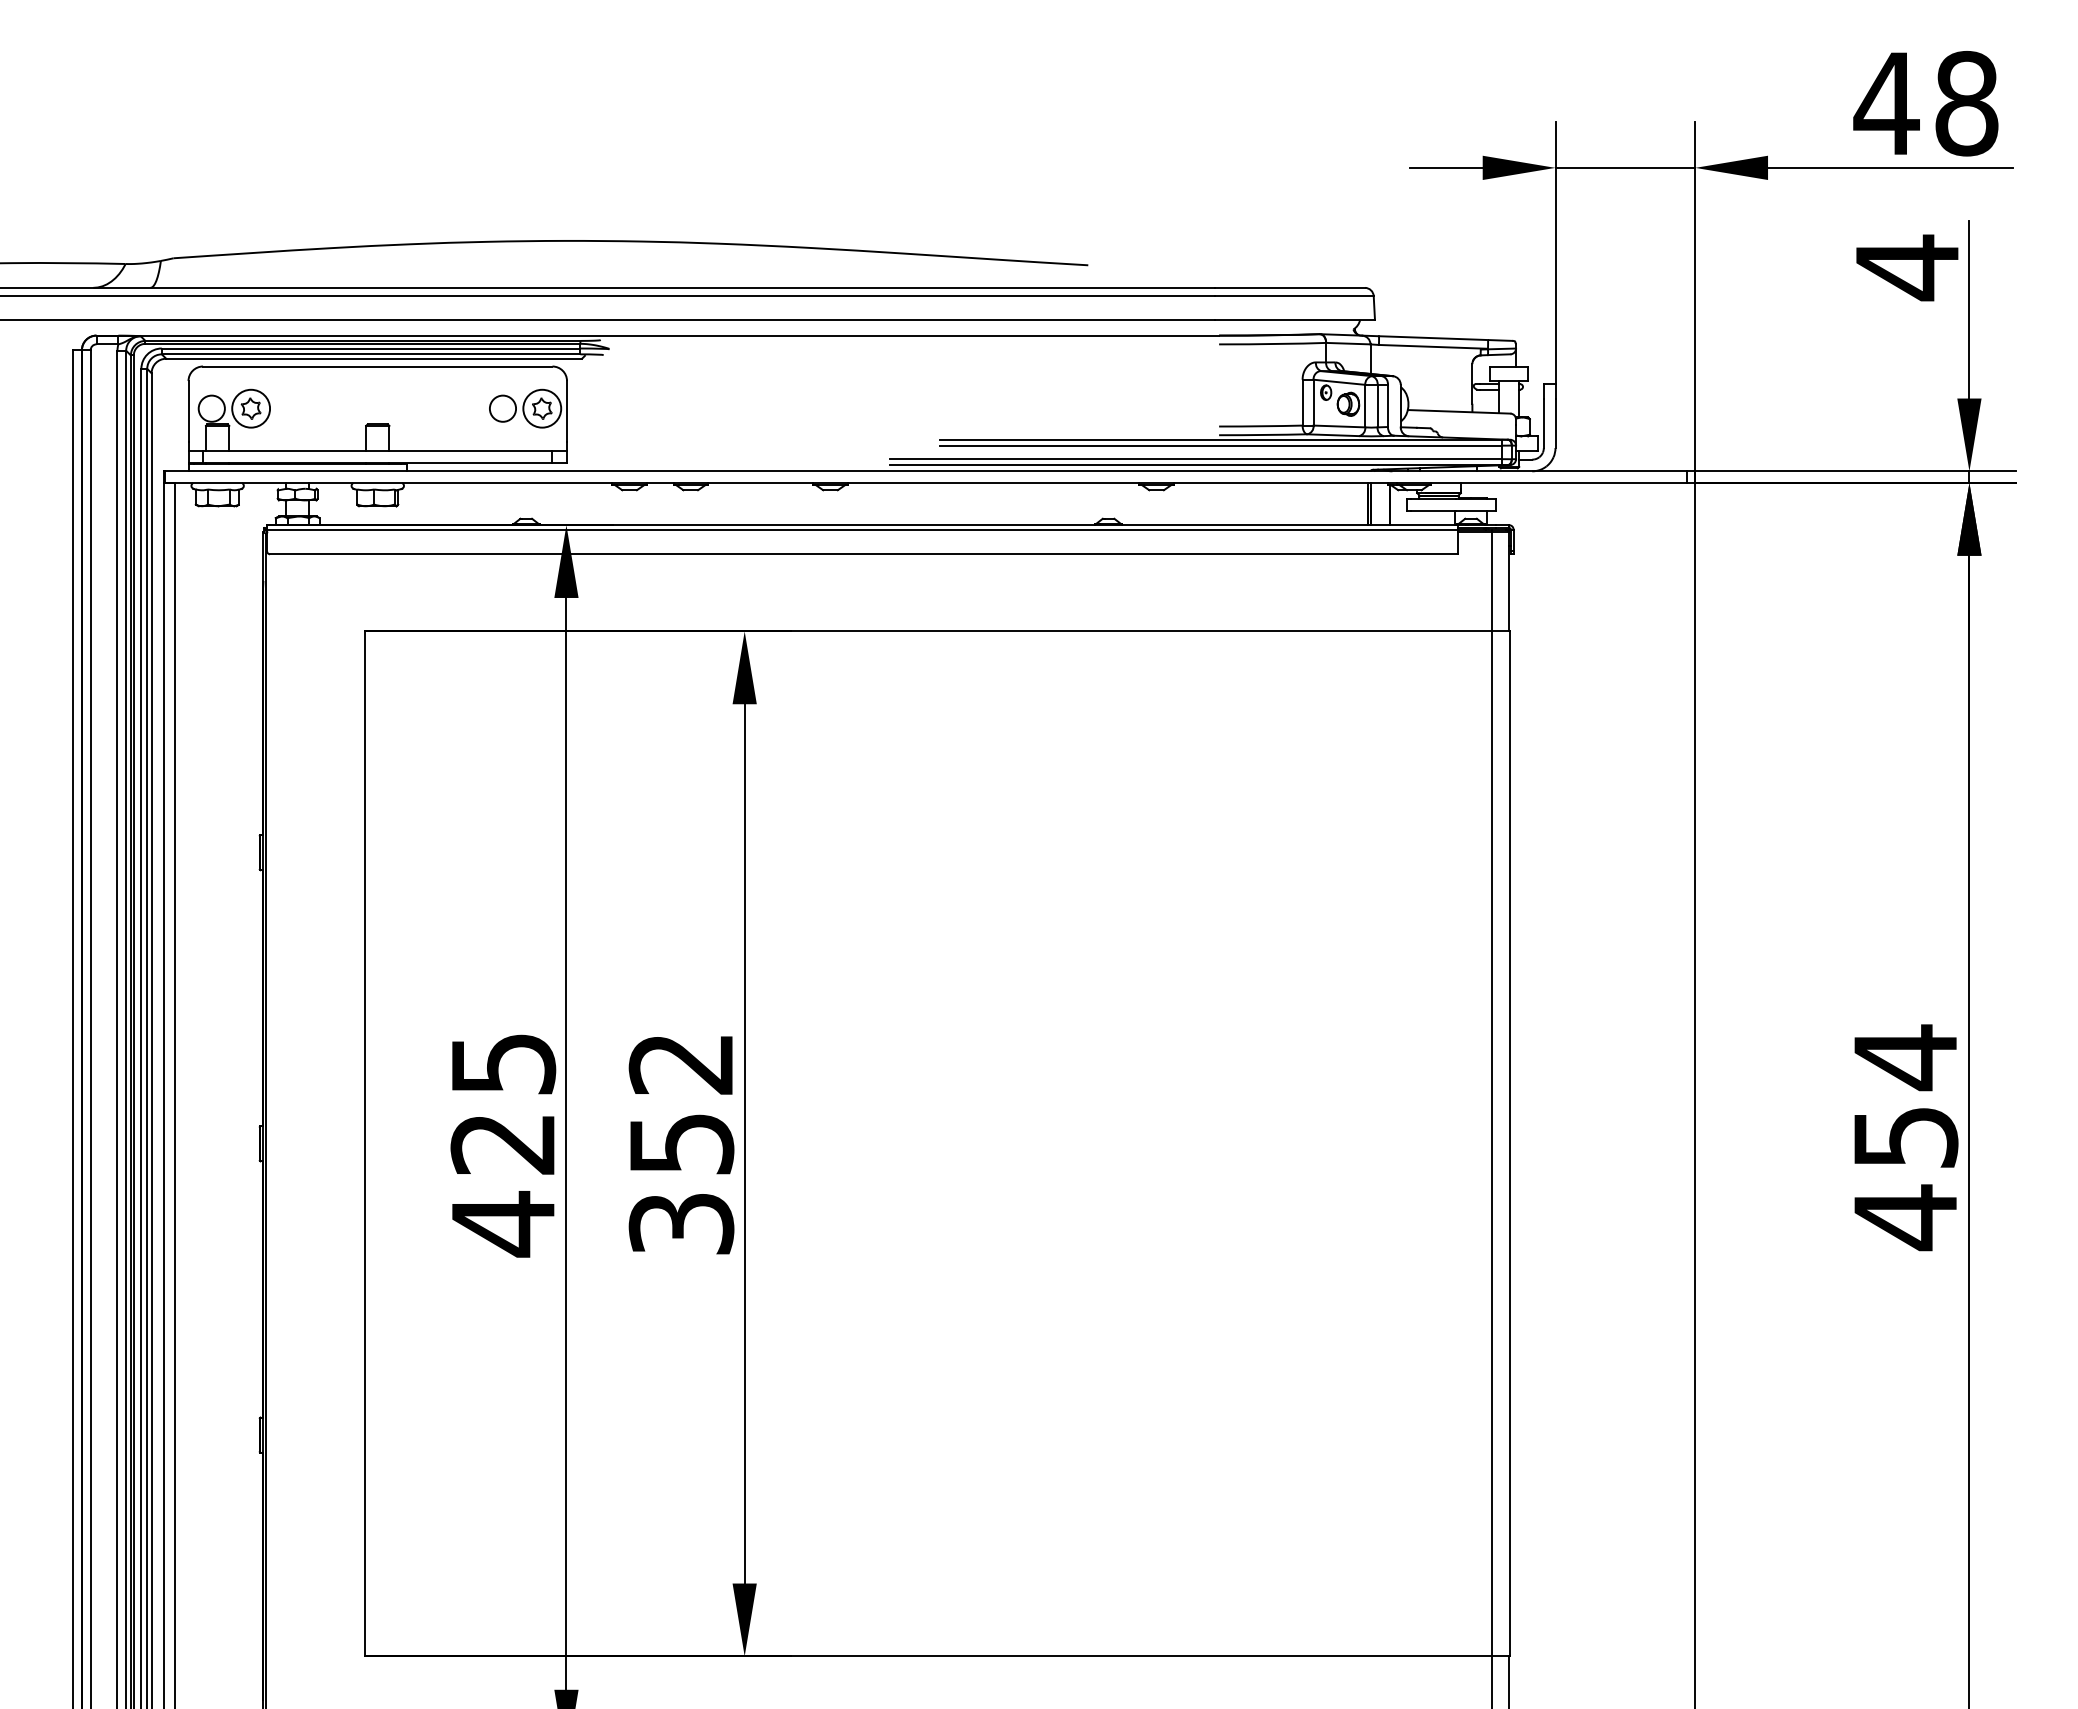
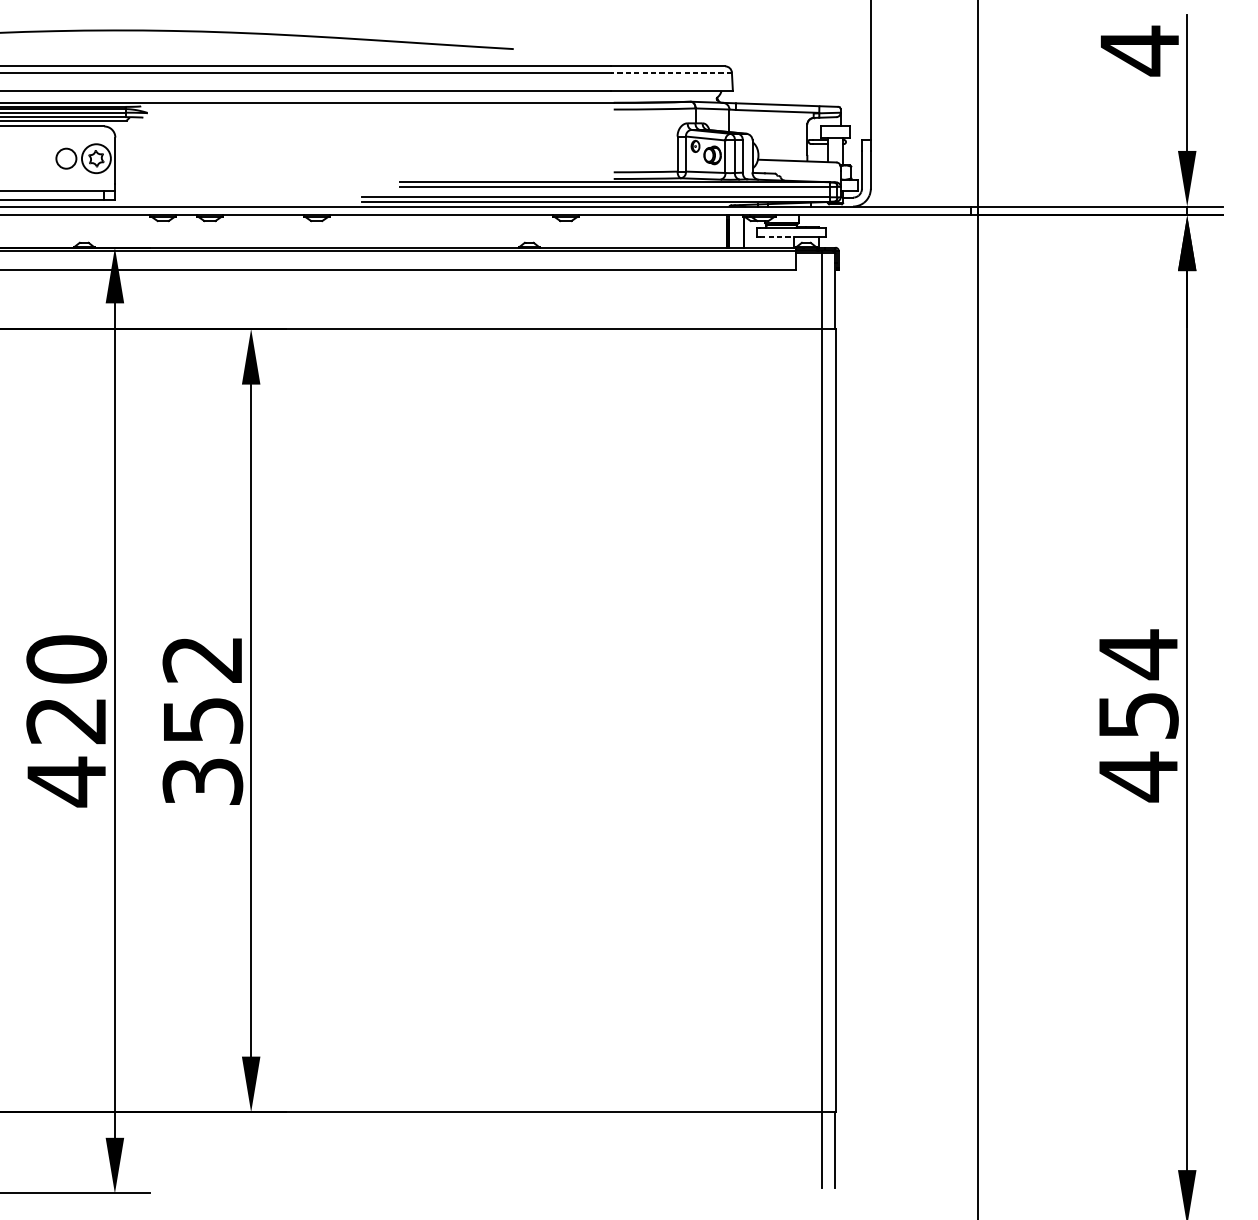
line: (1293, 296) -> (670, 72), solid -> dashed
line: (1433, 510) -> (777, 236), solid -> dashed
text: (503, 1063) -> (66, 659), 425 -> 420

